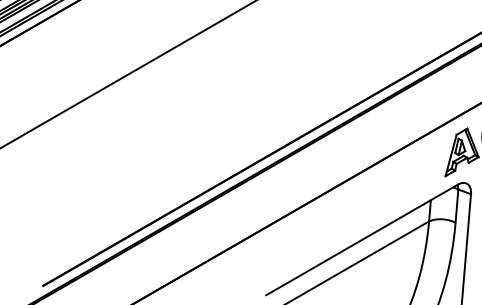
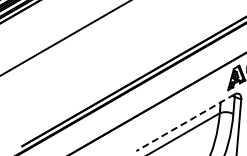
line: (362, 239) -> (185, 122), solid -> dashed

